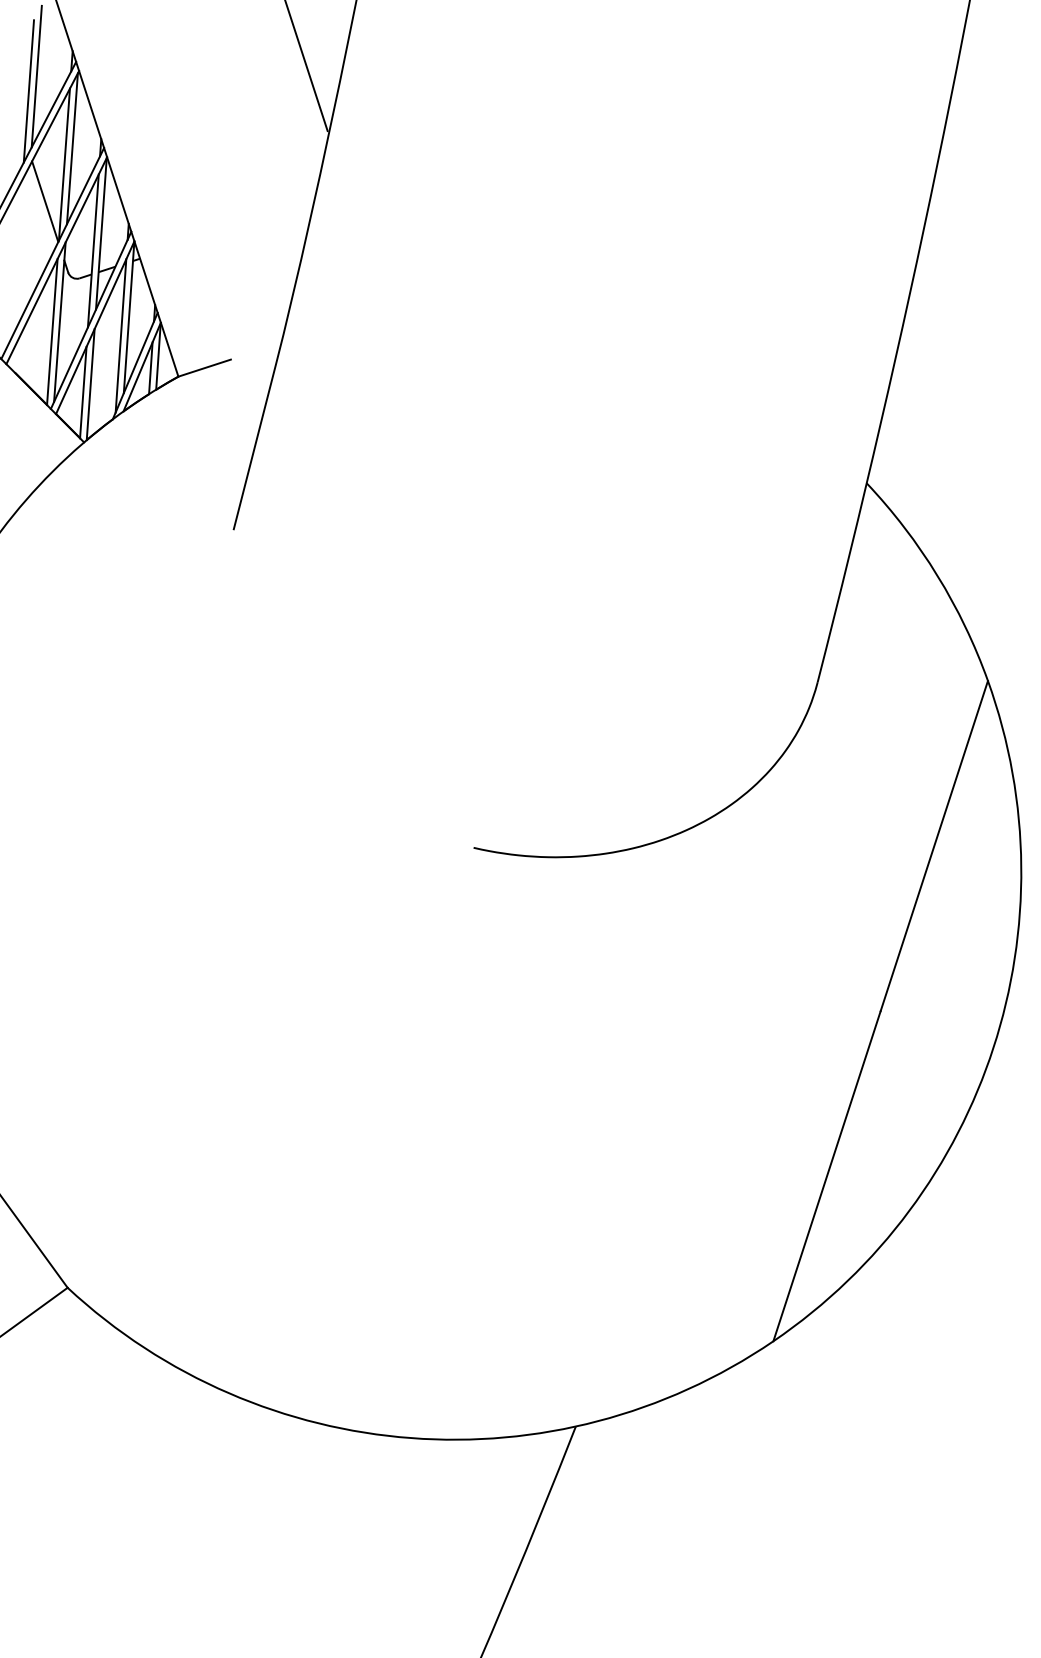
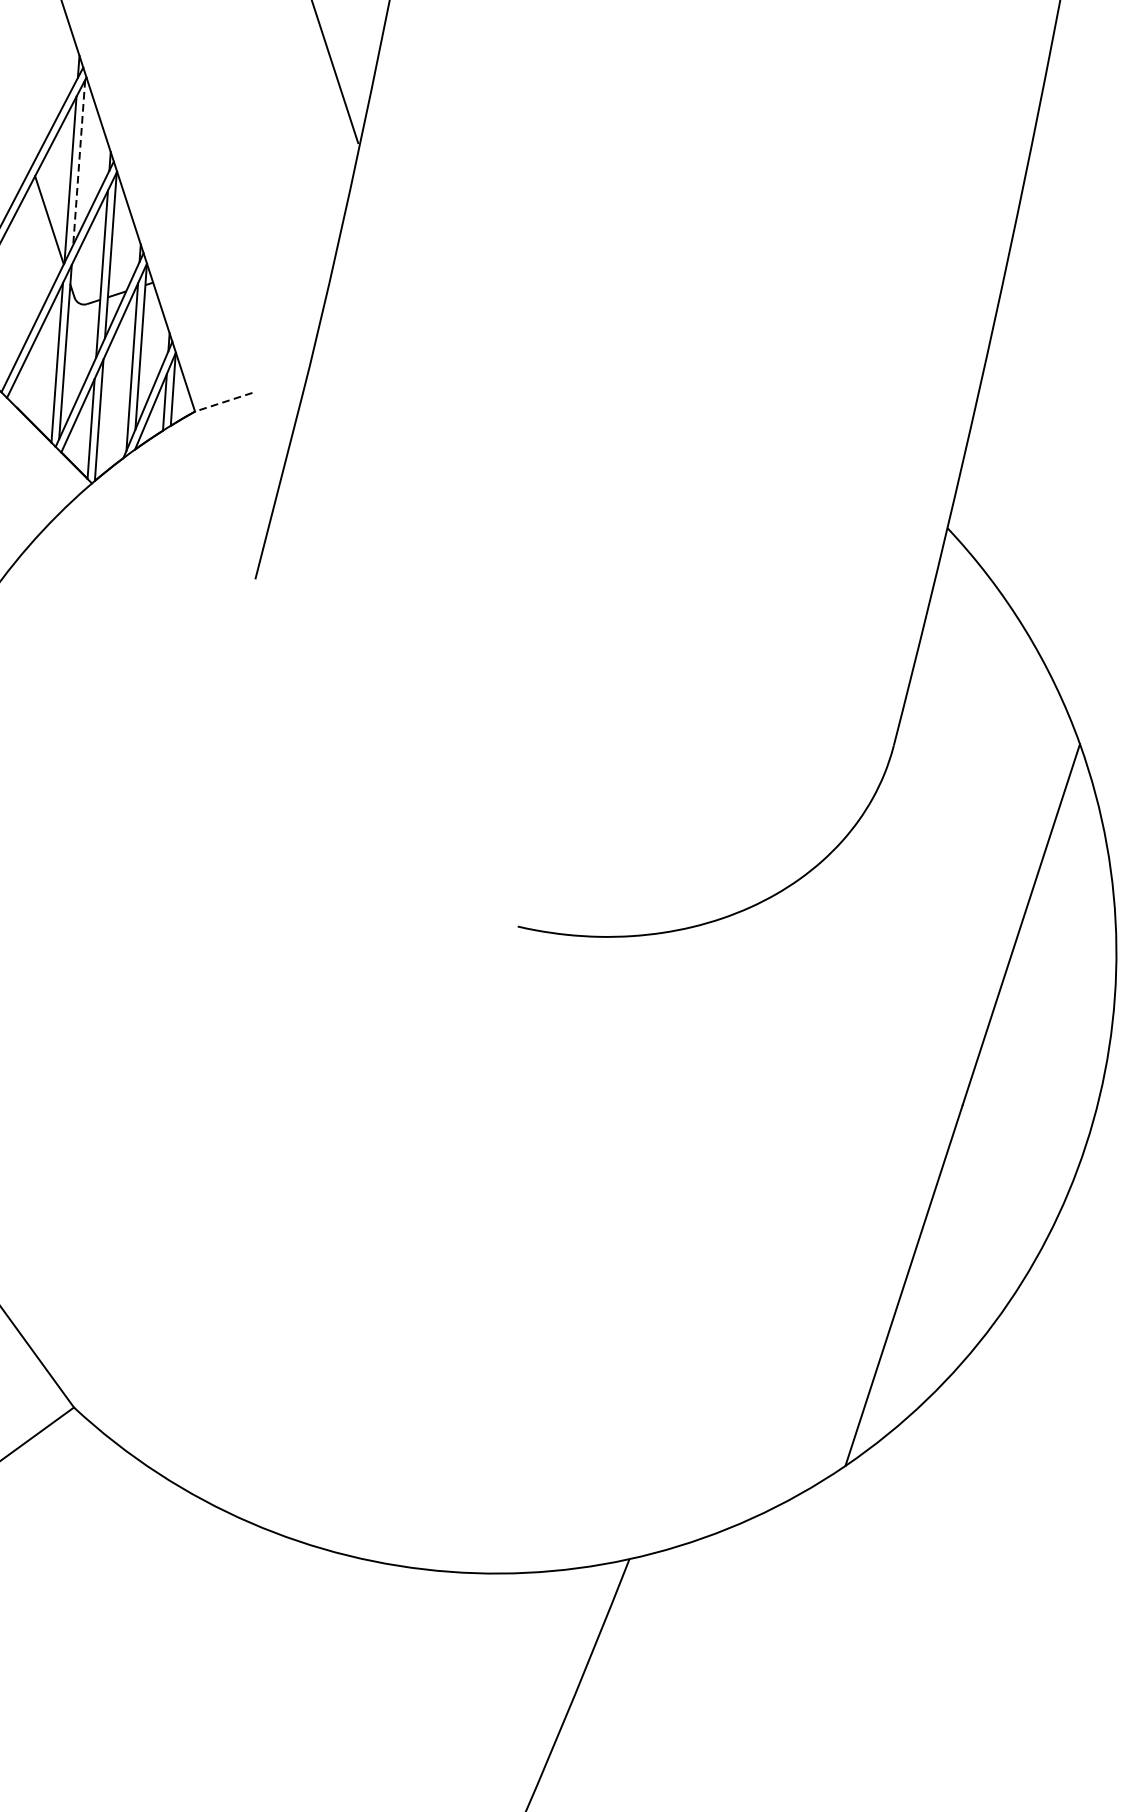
line: (36, 76) -> (39, 83), removed
line: (28, 91) -> (31, 99), removed
line: (72, 148) -> (79, 162), solid -> dashed
line: (204, 368) -> (223, 402), solid -> dashed

